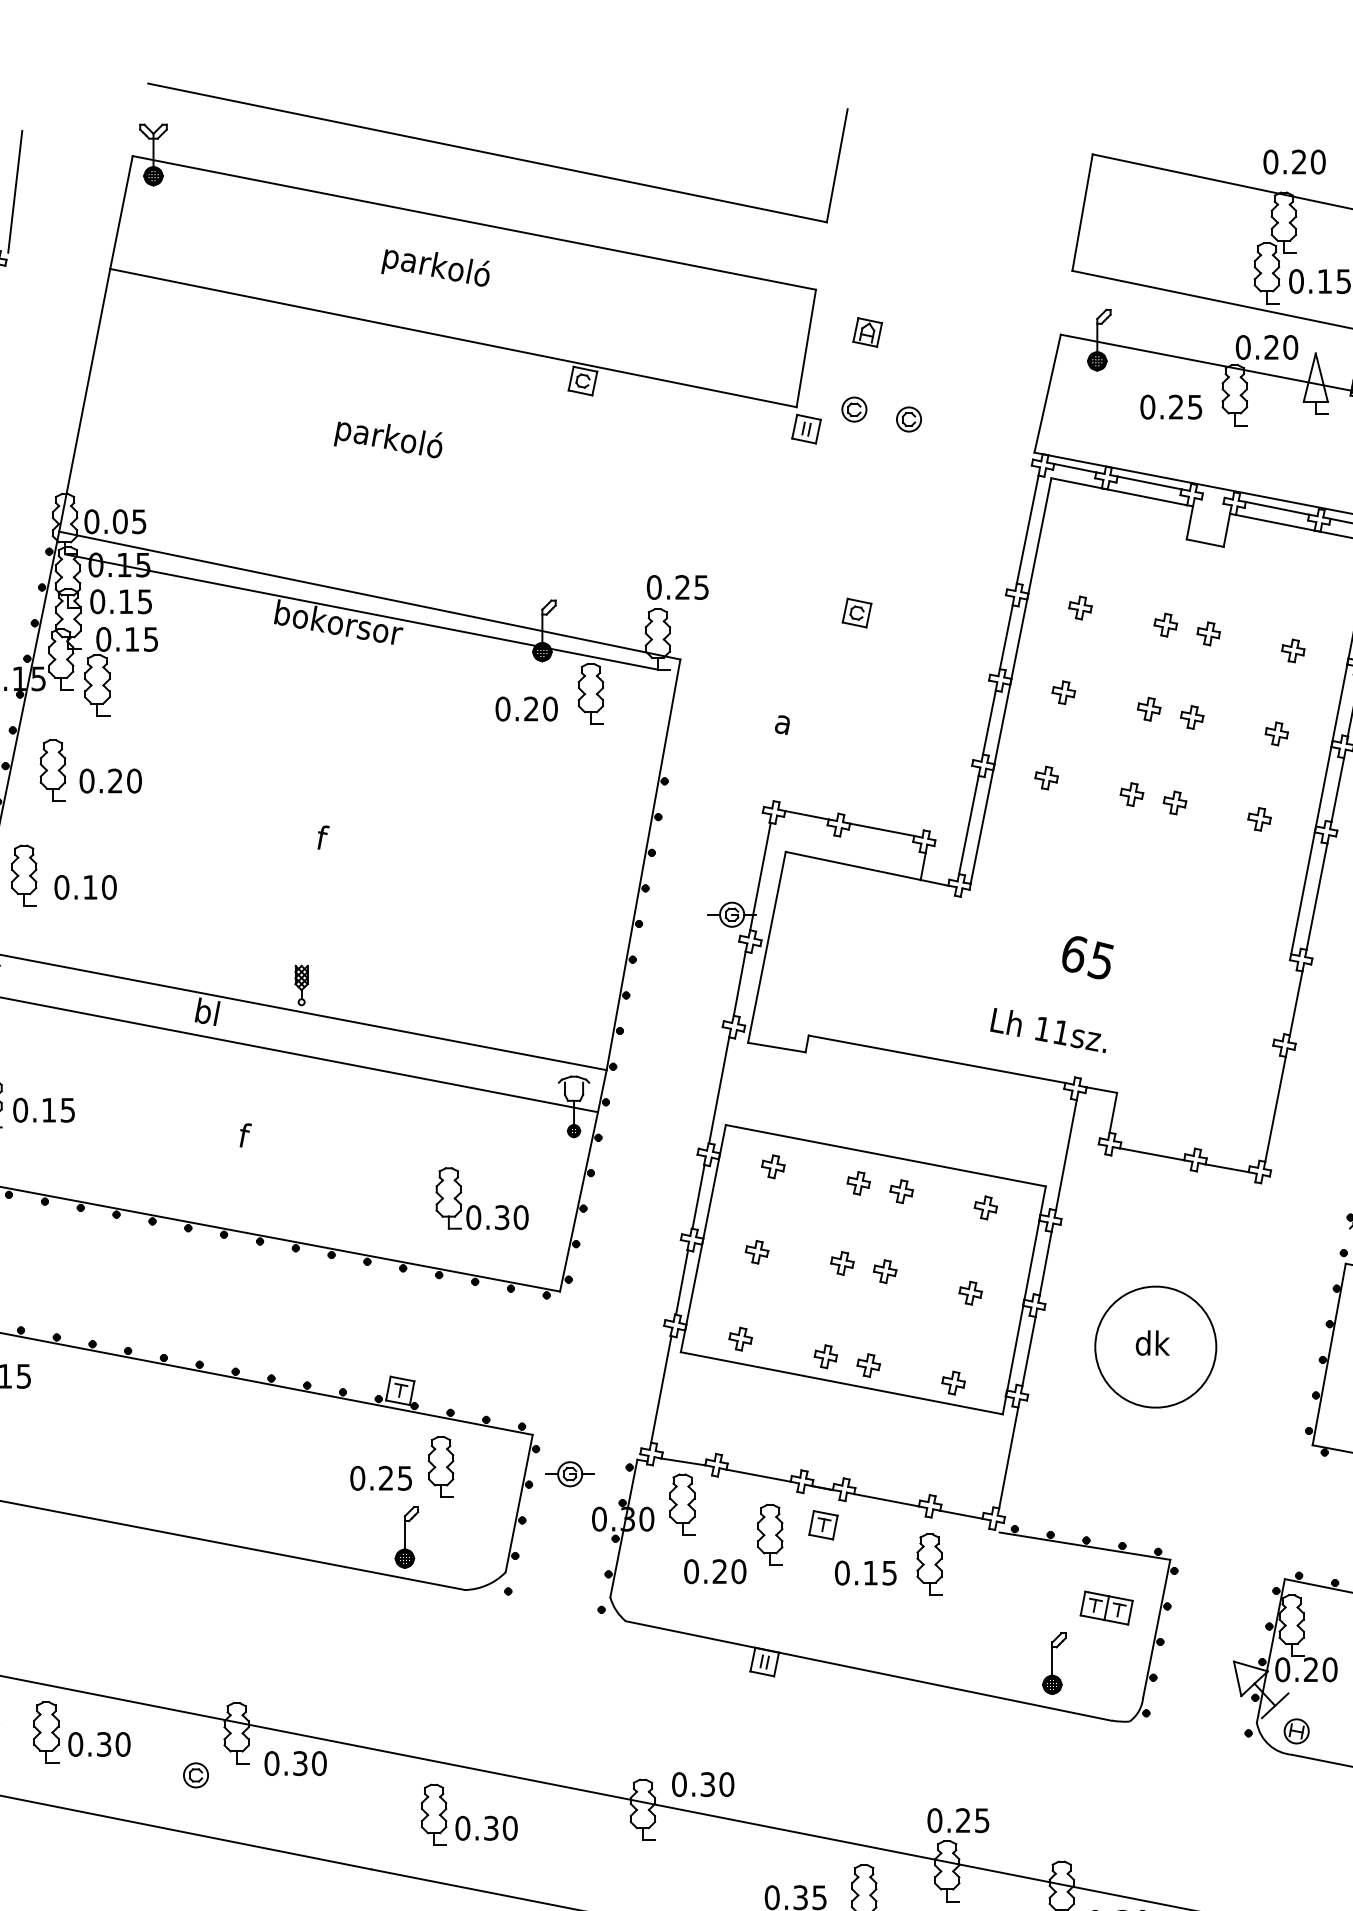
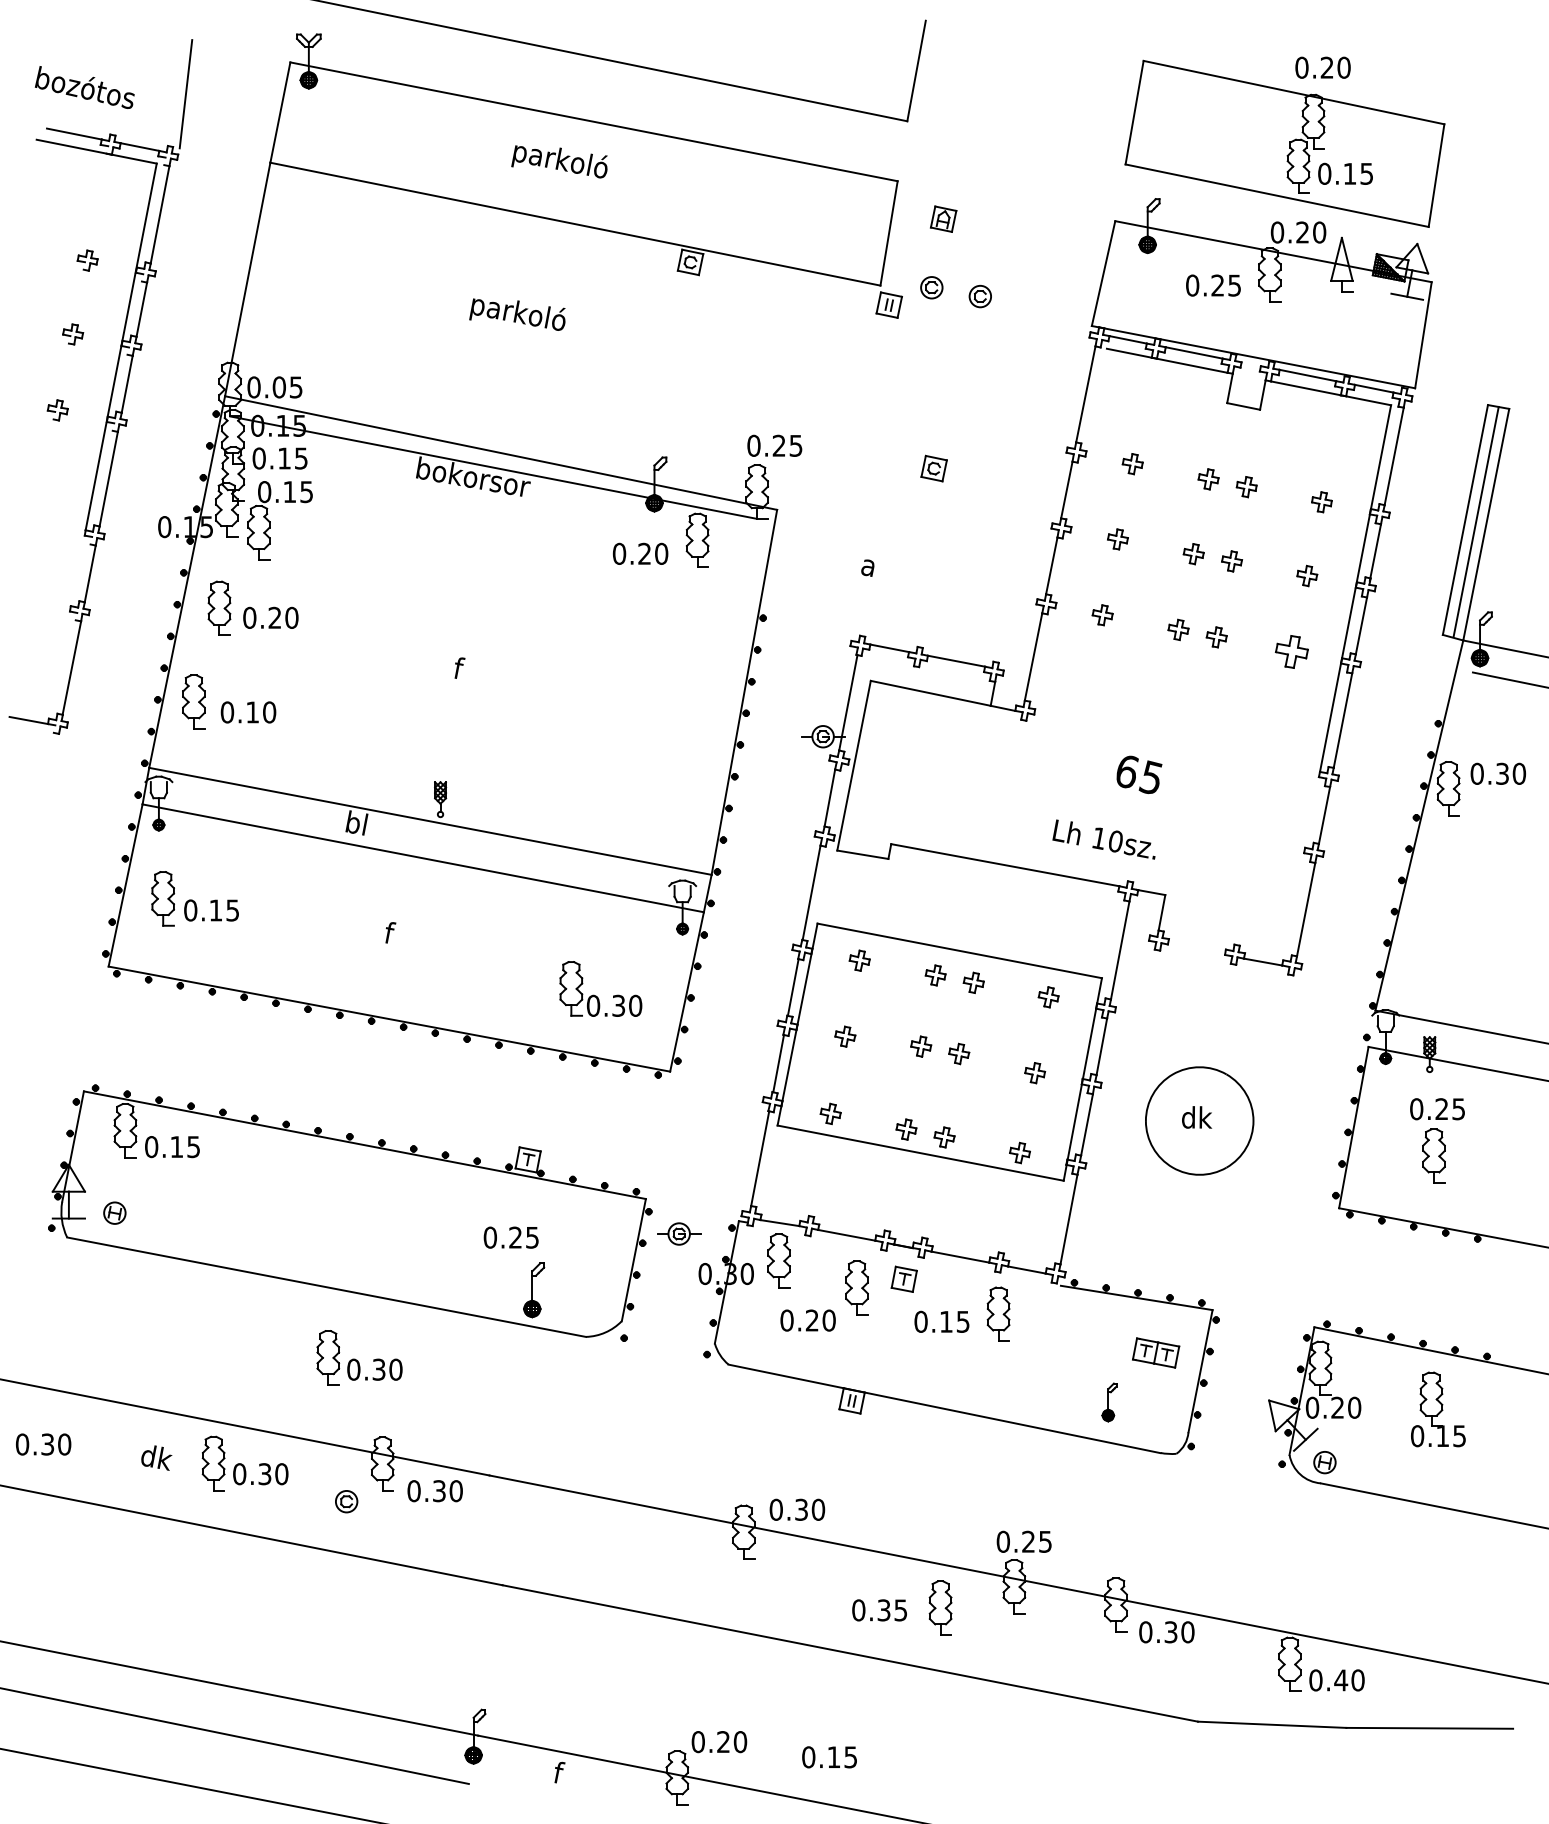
line: (1010, 680) -> (1070, 528), removed
part: (1259, 818) -> (1291, 651), size x1.6
text: (1061, 1032) -> (1115, 841), 11sz. -> 10sz.
line: (1152, 1154) -> (1196, 949), removed
part: (441, 1466) -> (564, 1227), removed
part: (1054, 1663) -> (1109, 1402), size x0.7
part: (469, 1814) -> (359, 1357), moved

